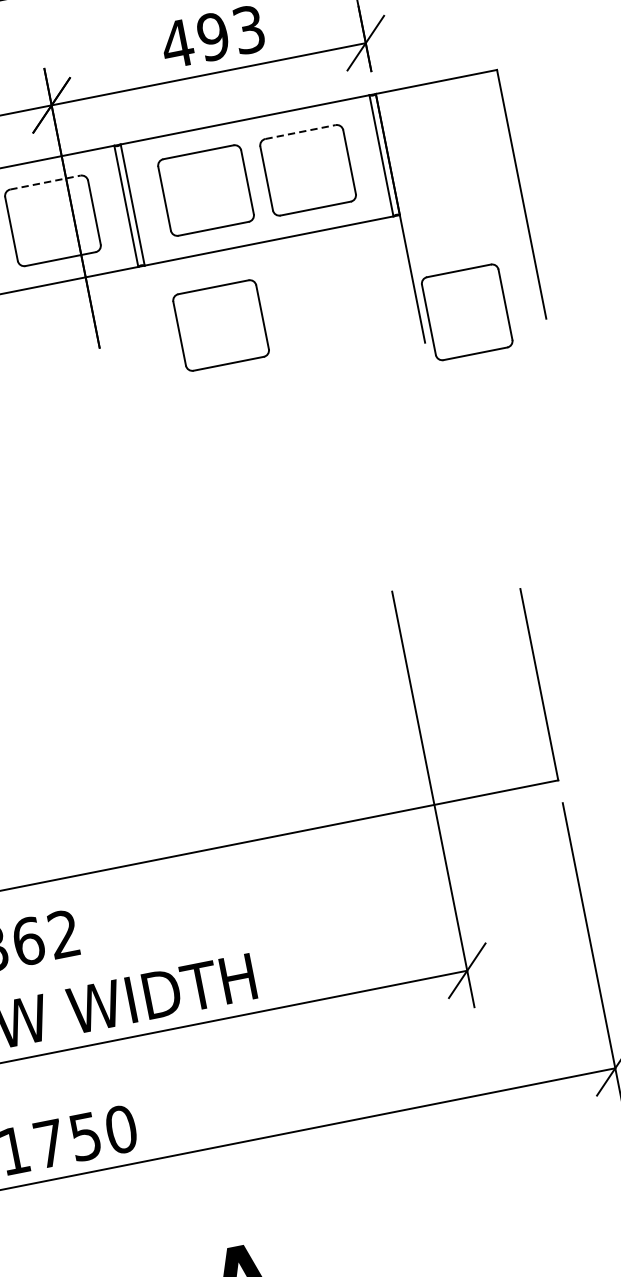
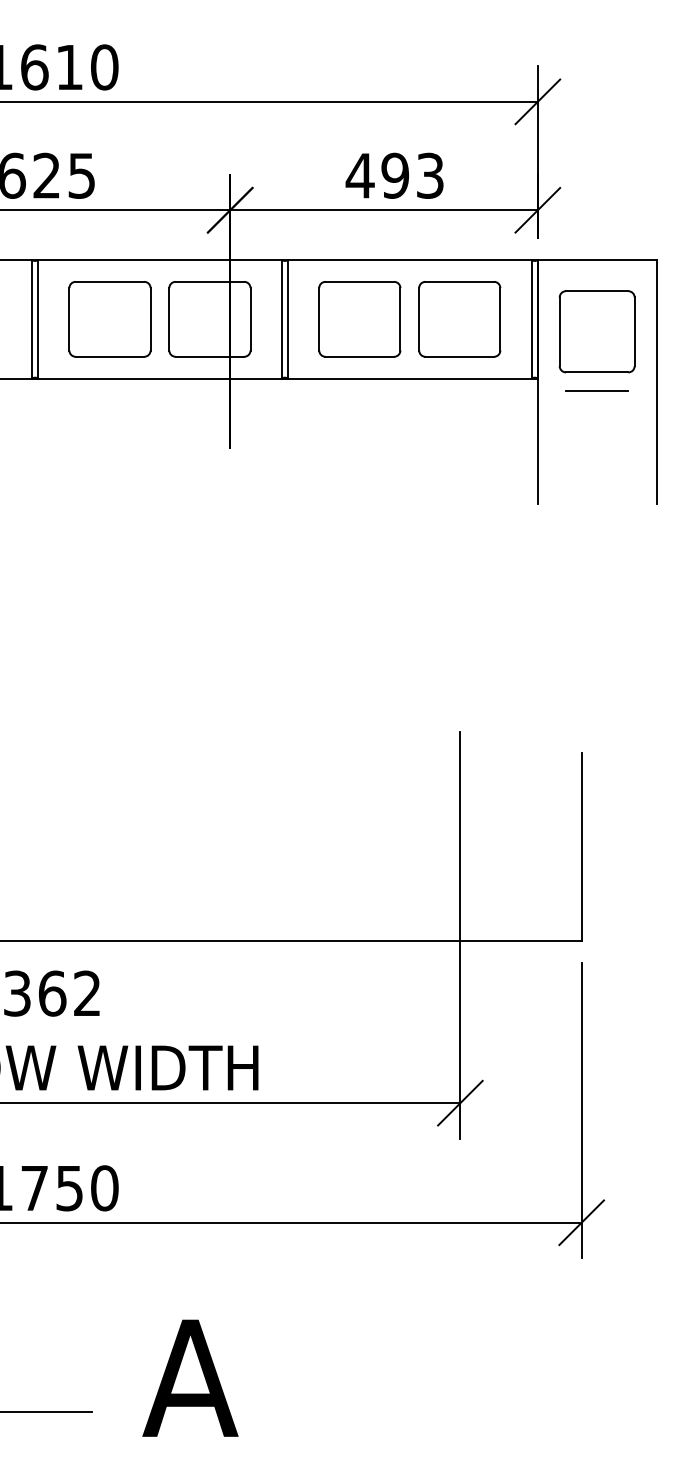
line: (301, 131) -> (460, 281), dashed -> solid
line: (45, 182) -> (210, 281), dashed -> solid
line: (462, 216) -> (596, 391), added
part: (466, 312) -> (596, 331), moved
part: (220, 325) -> (348, 449), removed

